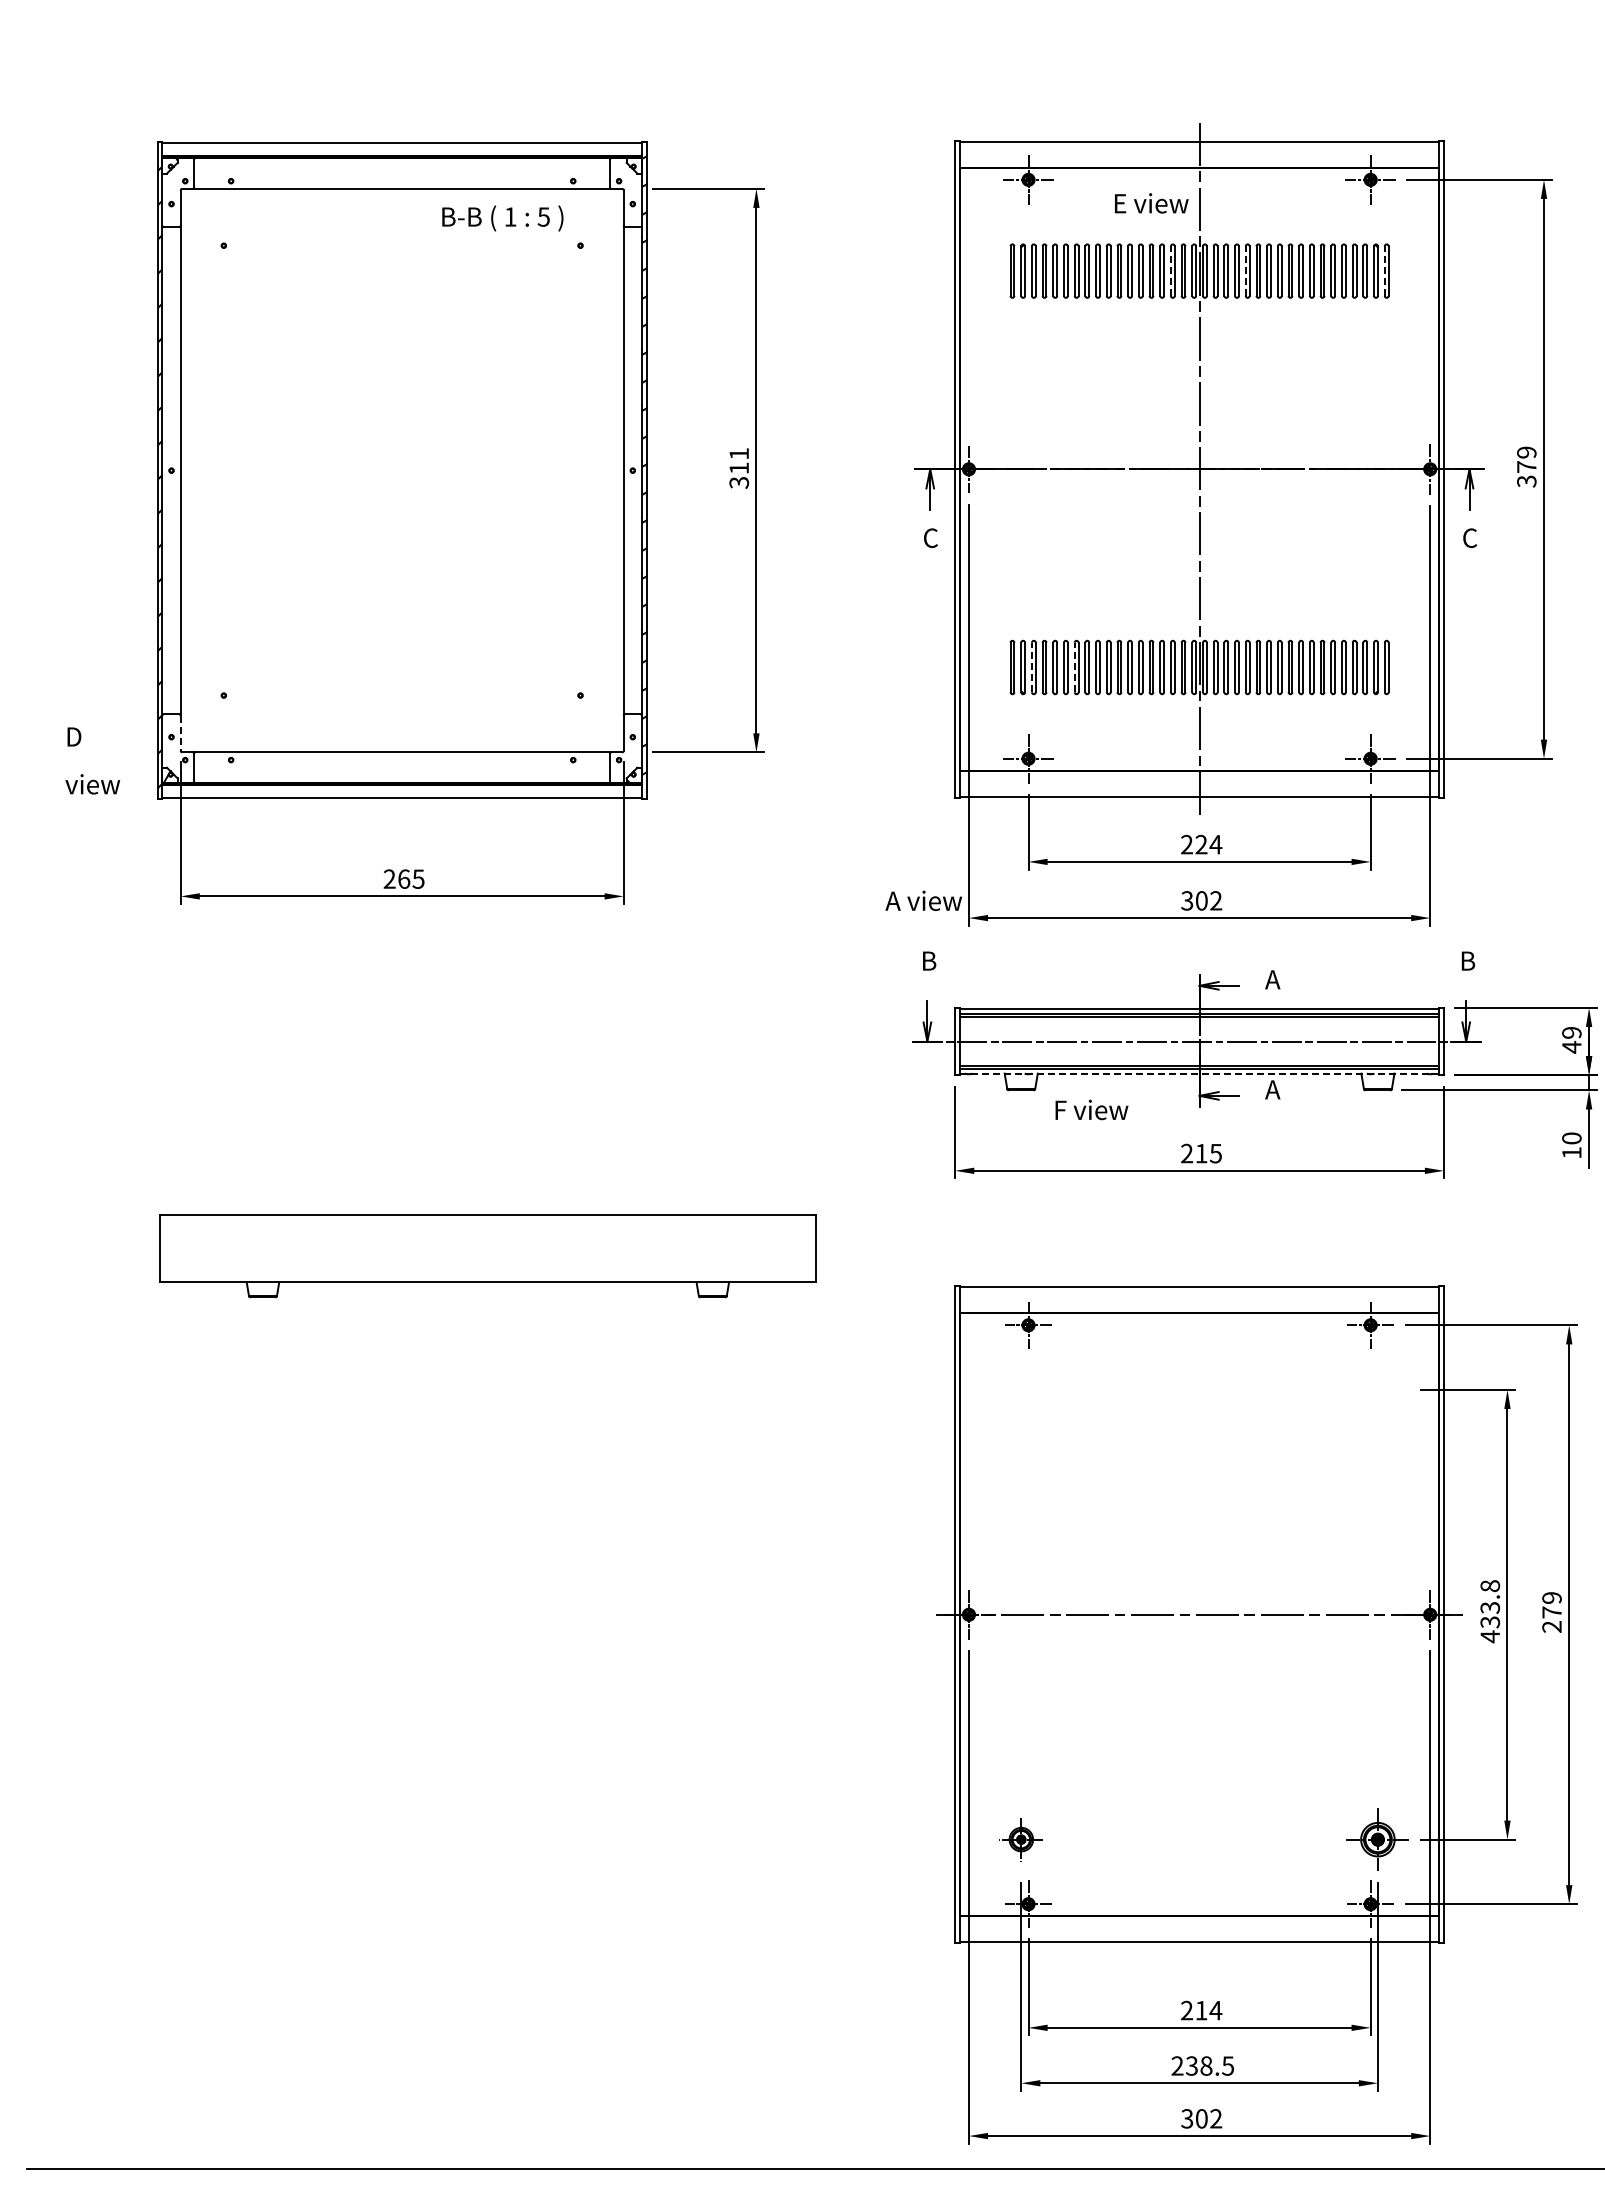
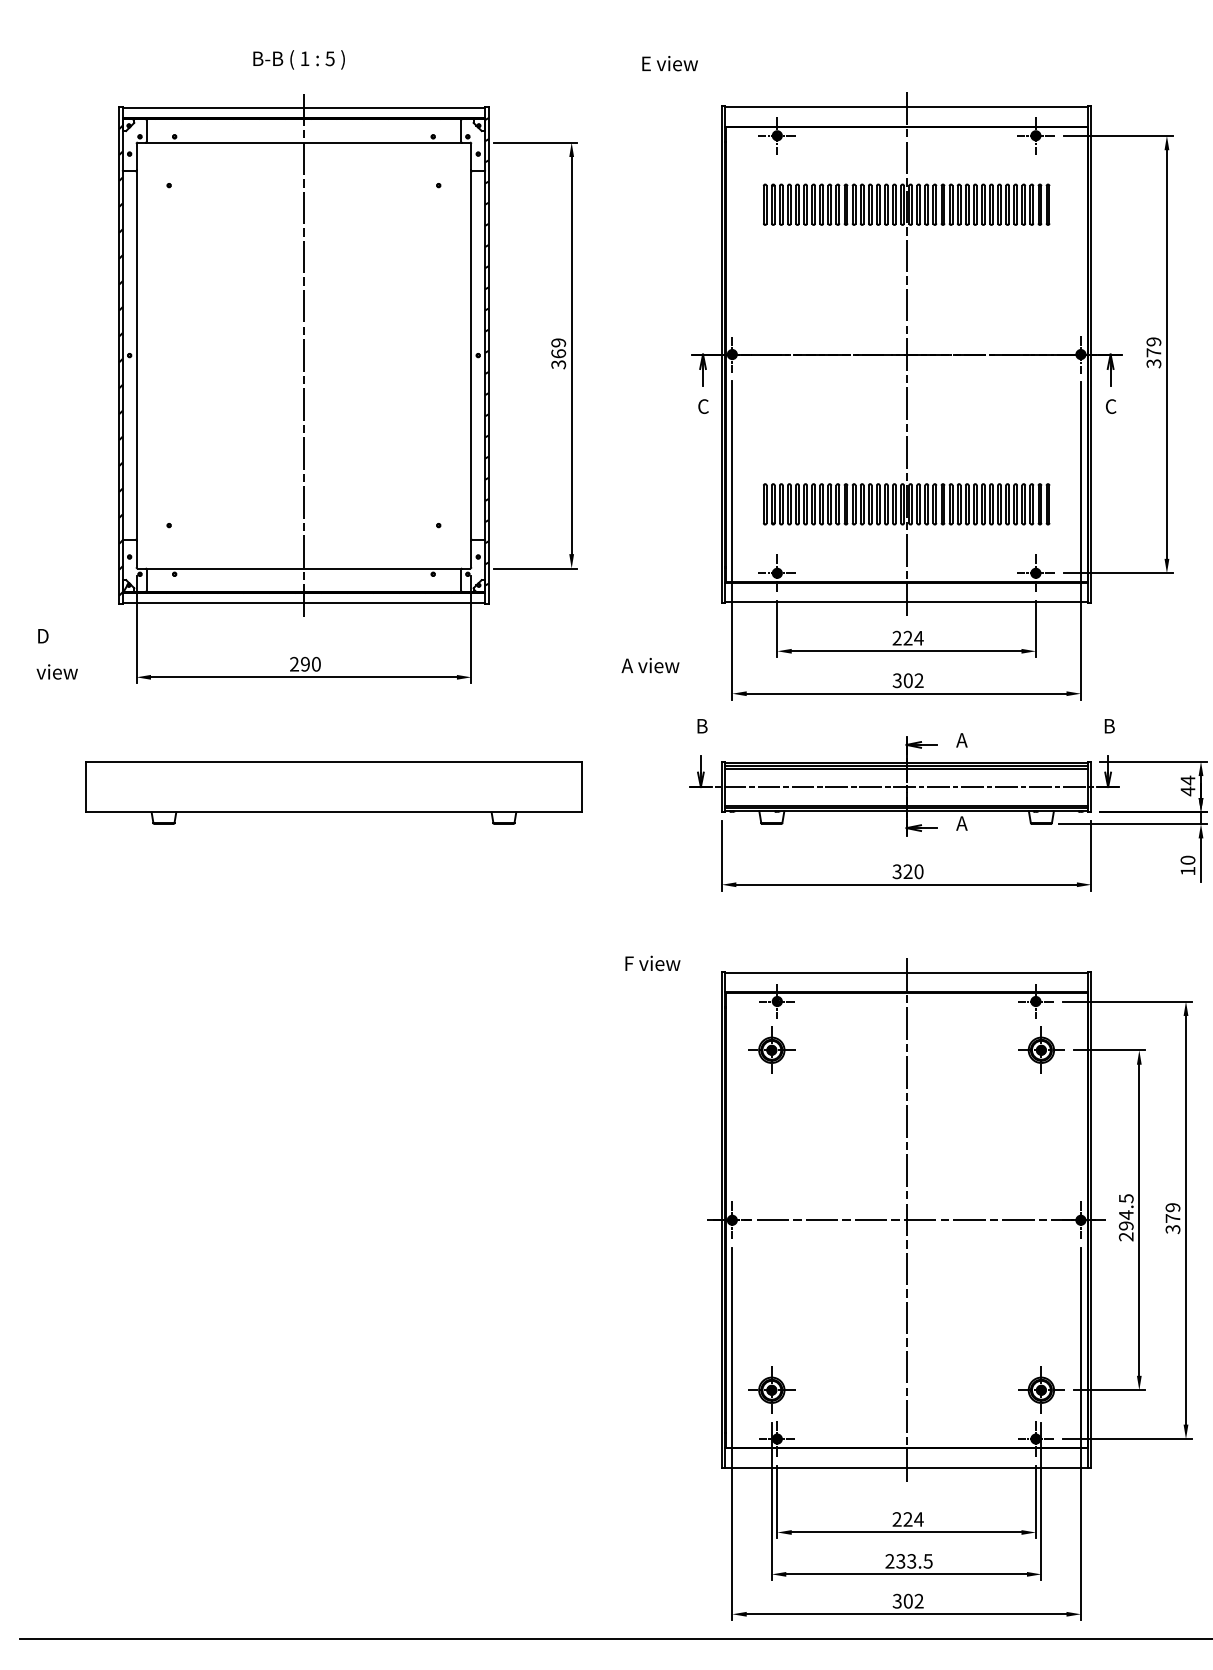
text: (1151, 203) -> (669, 63), moved
text: (502, 218) -> (298, 59), moved
line: (1170, 271) -> (884, 205), dashed -> solid
line: (1245, 271) -> (941, 205), dashed -> solid
line: (1384, 271) -> (1046, 205), dashed -> solid
text: (739, 460) -> (558, 347), 311 -> 369
line: (402, 470) -> (304, 355), added
line: (1031, 667) -> (779, 504), dashed -> solid
line: (1074, 667) -> (812, 504), dashed -> solid
line: (180, 733) -> (136, 554), dashed -> solid
text: (92, 760) -> (57, 653), moved
text: (411, 878) -> (310, 663), 265 -> 290
text: (923, 900) -> (650, 665), moved
text: (1571, 1032) -> (1187, 780), 49 -> 44
line: (1199, 1073) -> (906, 811), dashed -> solid
text: (1091, 1109) -> (652, 963), moved
text: (1201, 1153) -> (908, 871), 215 -> 320
part: (487, 1256) -> (333, 793), moved
part: (1021, 1389) -> (772, 1050), added
part: (1377, 1389) -> (1041, 1050), added
text: (1490, 1611) -> (1126, 1217), 433.8 -> 294.5
line: (1199, 1614) -> (906, 1220), added
text: (1551, 1627) -> (1172, 1229), 279 -> 379
part: (1021, 1839) -> (772, 1390), size x1.43
text: (1201, 2010) -> (908, 1519), 214 -> 224
text: (1206, 2065) -> (911, 1560), 238.5 -> 233.5

